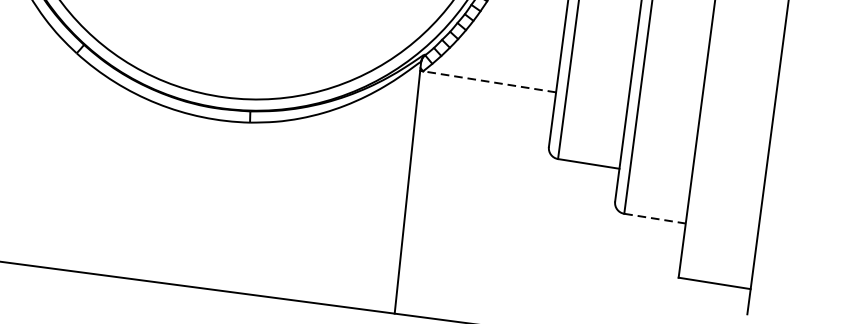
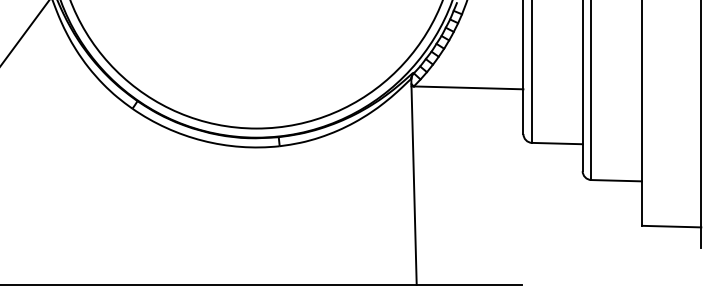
line: (489, 81) -> (468, 87), dashed -> solid
line: (656, 218) -> (617, 180), dashed -> solid

